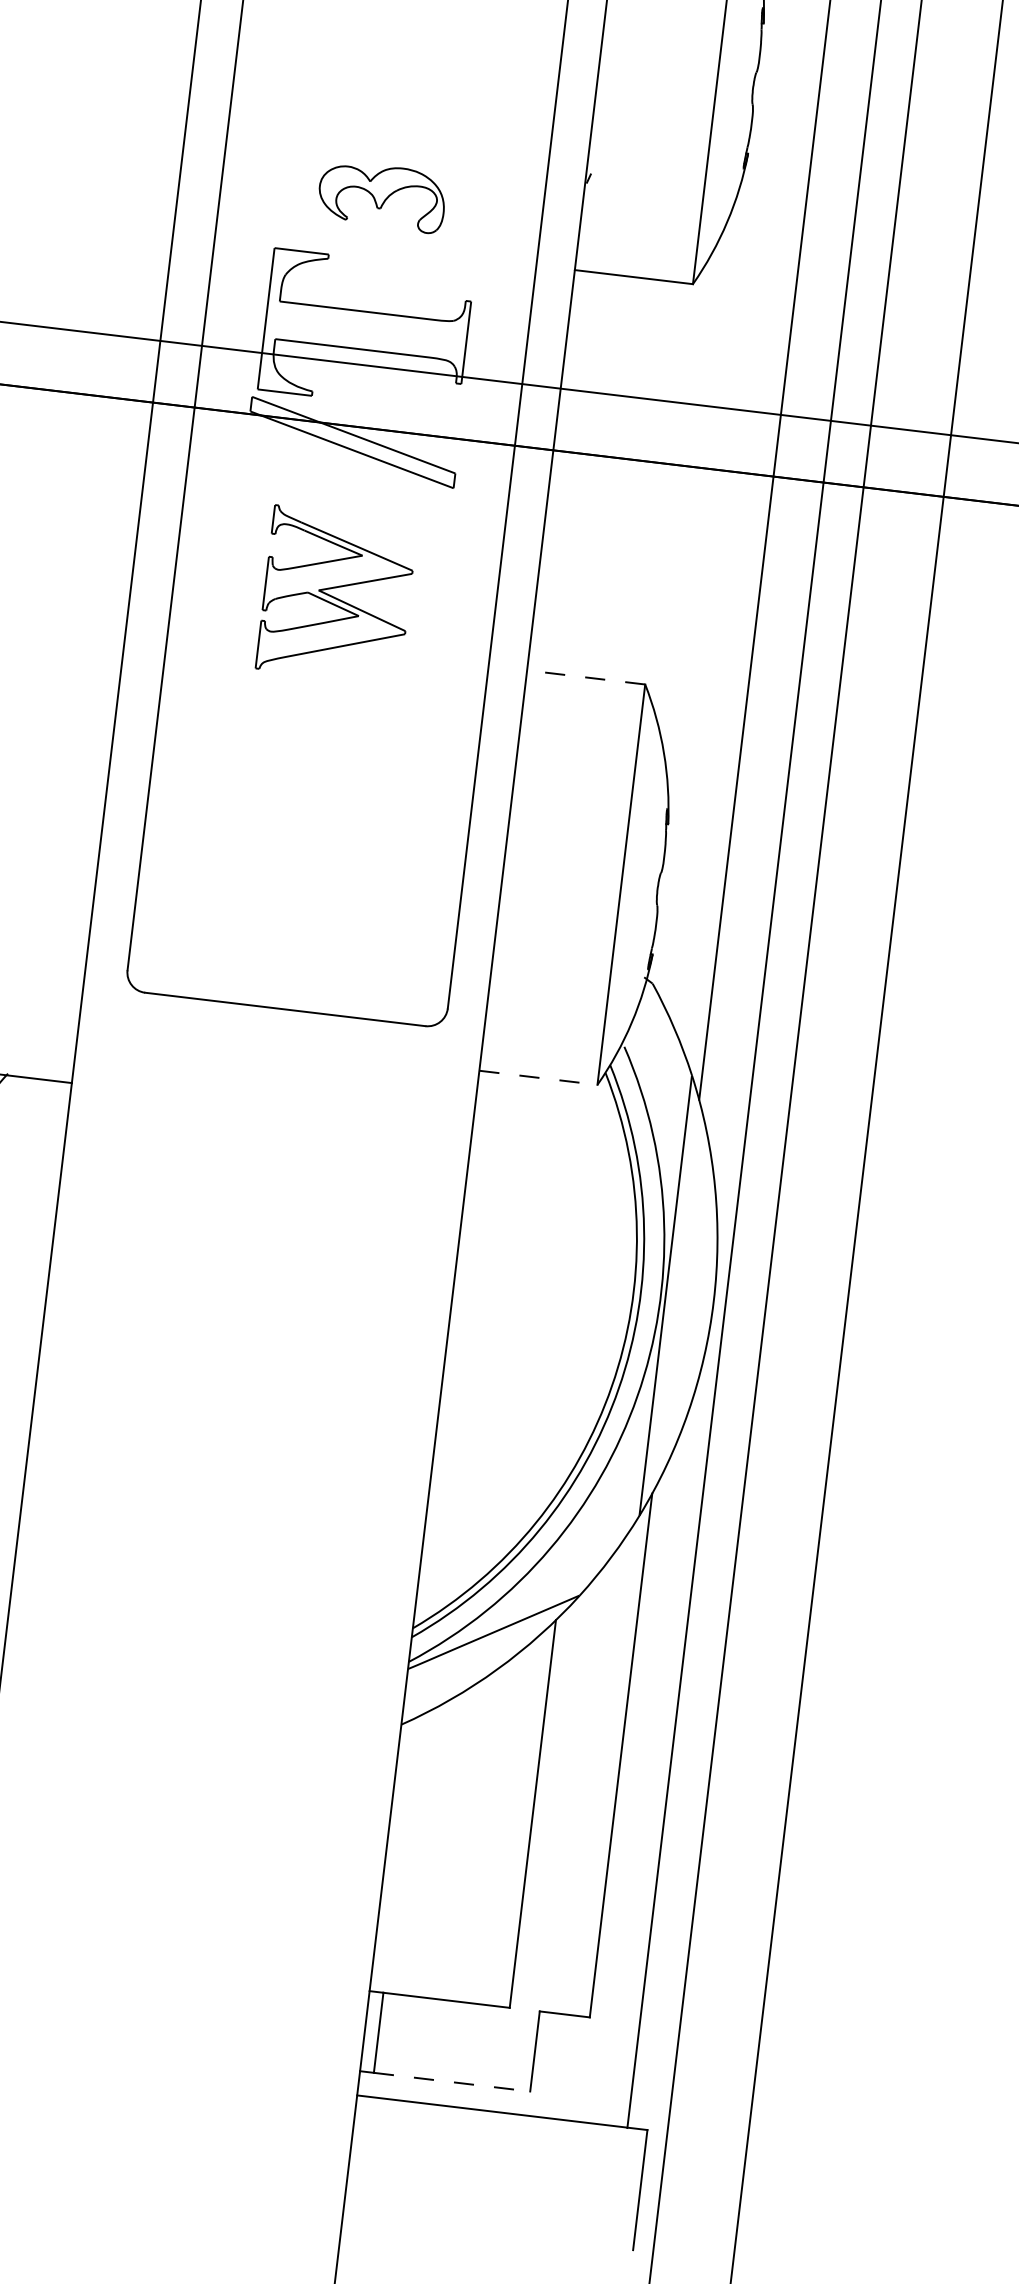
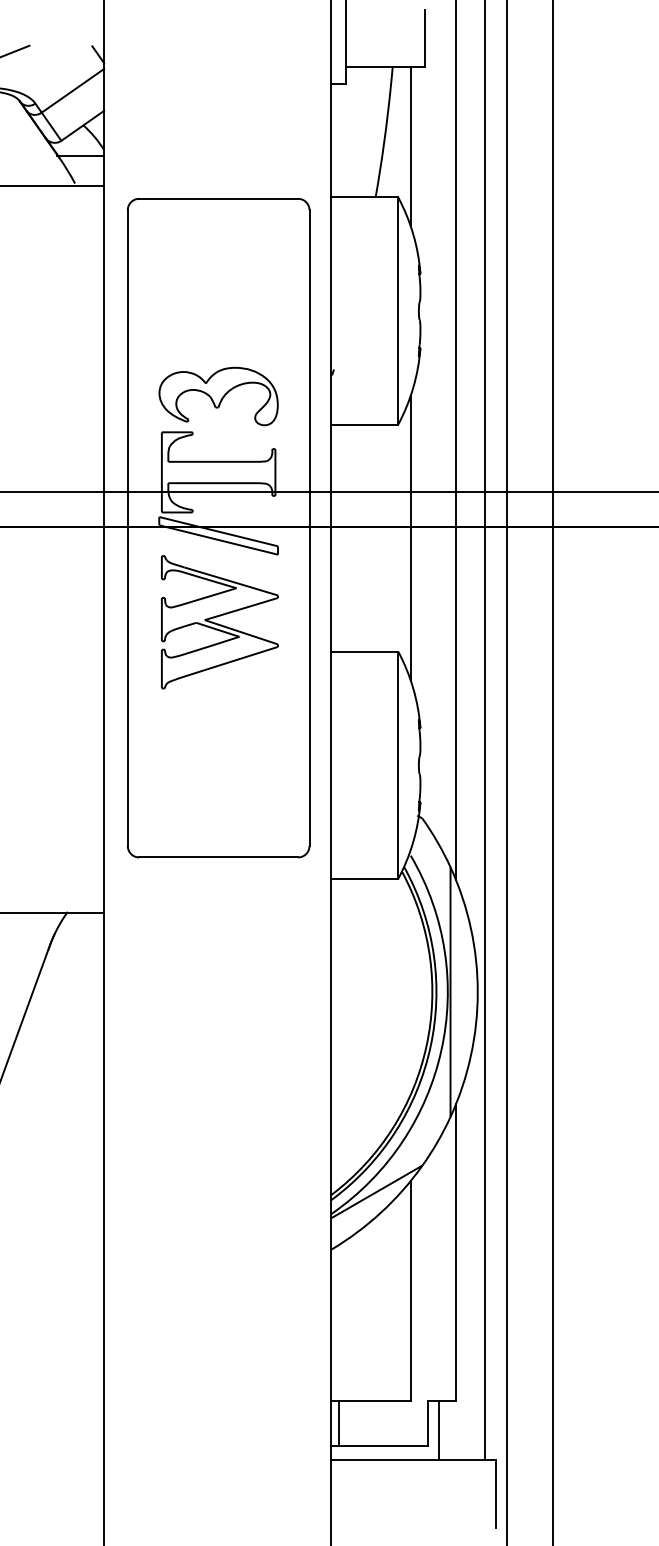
part: (381, 196) -> (218, 396), size x1.67
line: (690, 485) -> (410, 537), added
part: (336, 595) -> (219, 622), size x1.43
line: (585, 677) -> (364, 651), dashed -> solid
line: (539, 1077) -> (365, 878), dashed -> solid
line: (554, 2066) -> (439, 1430), added
line: (452, 2082) -> (383, 1446), dashed -> solid

